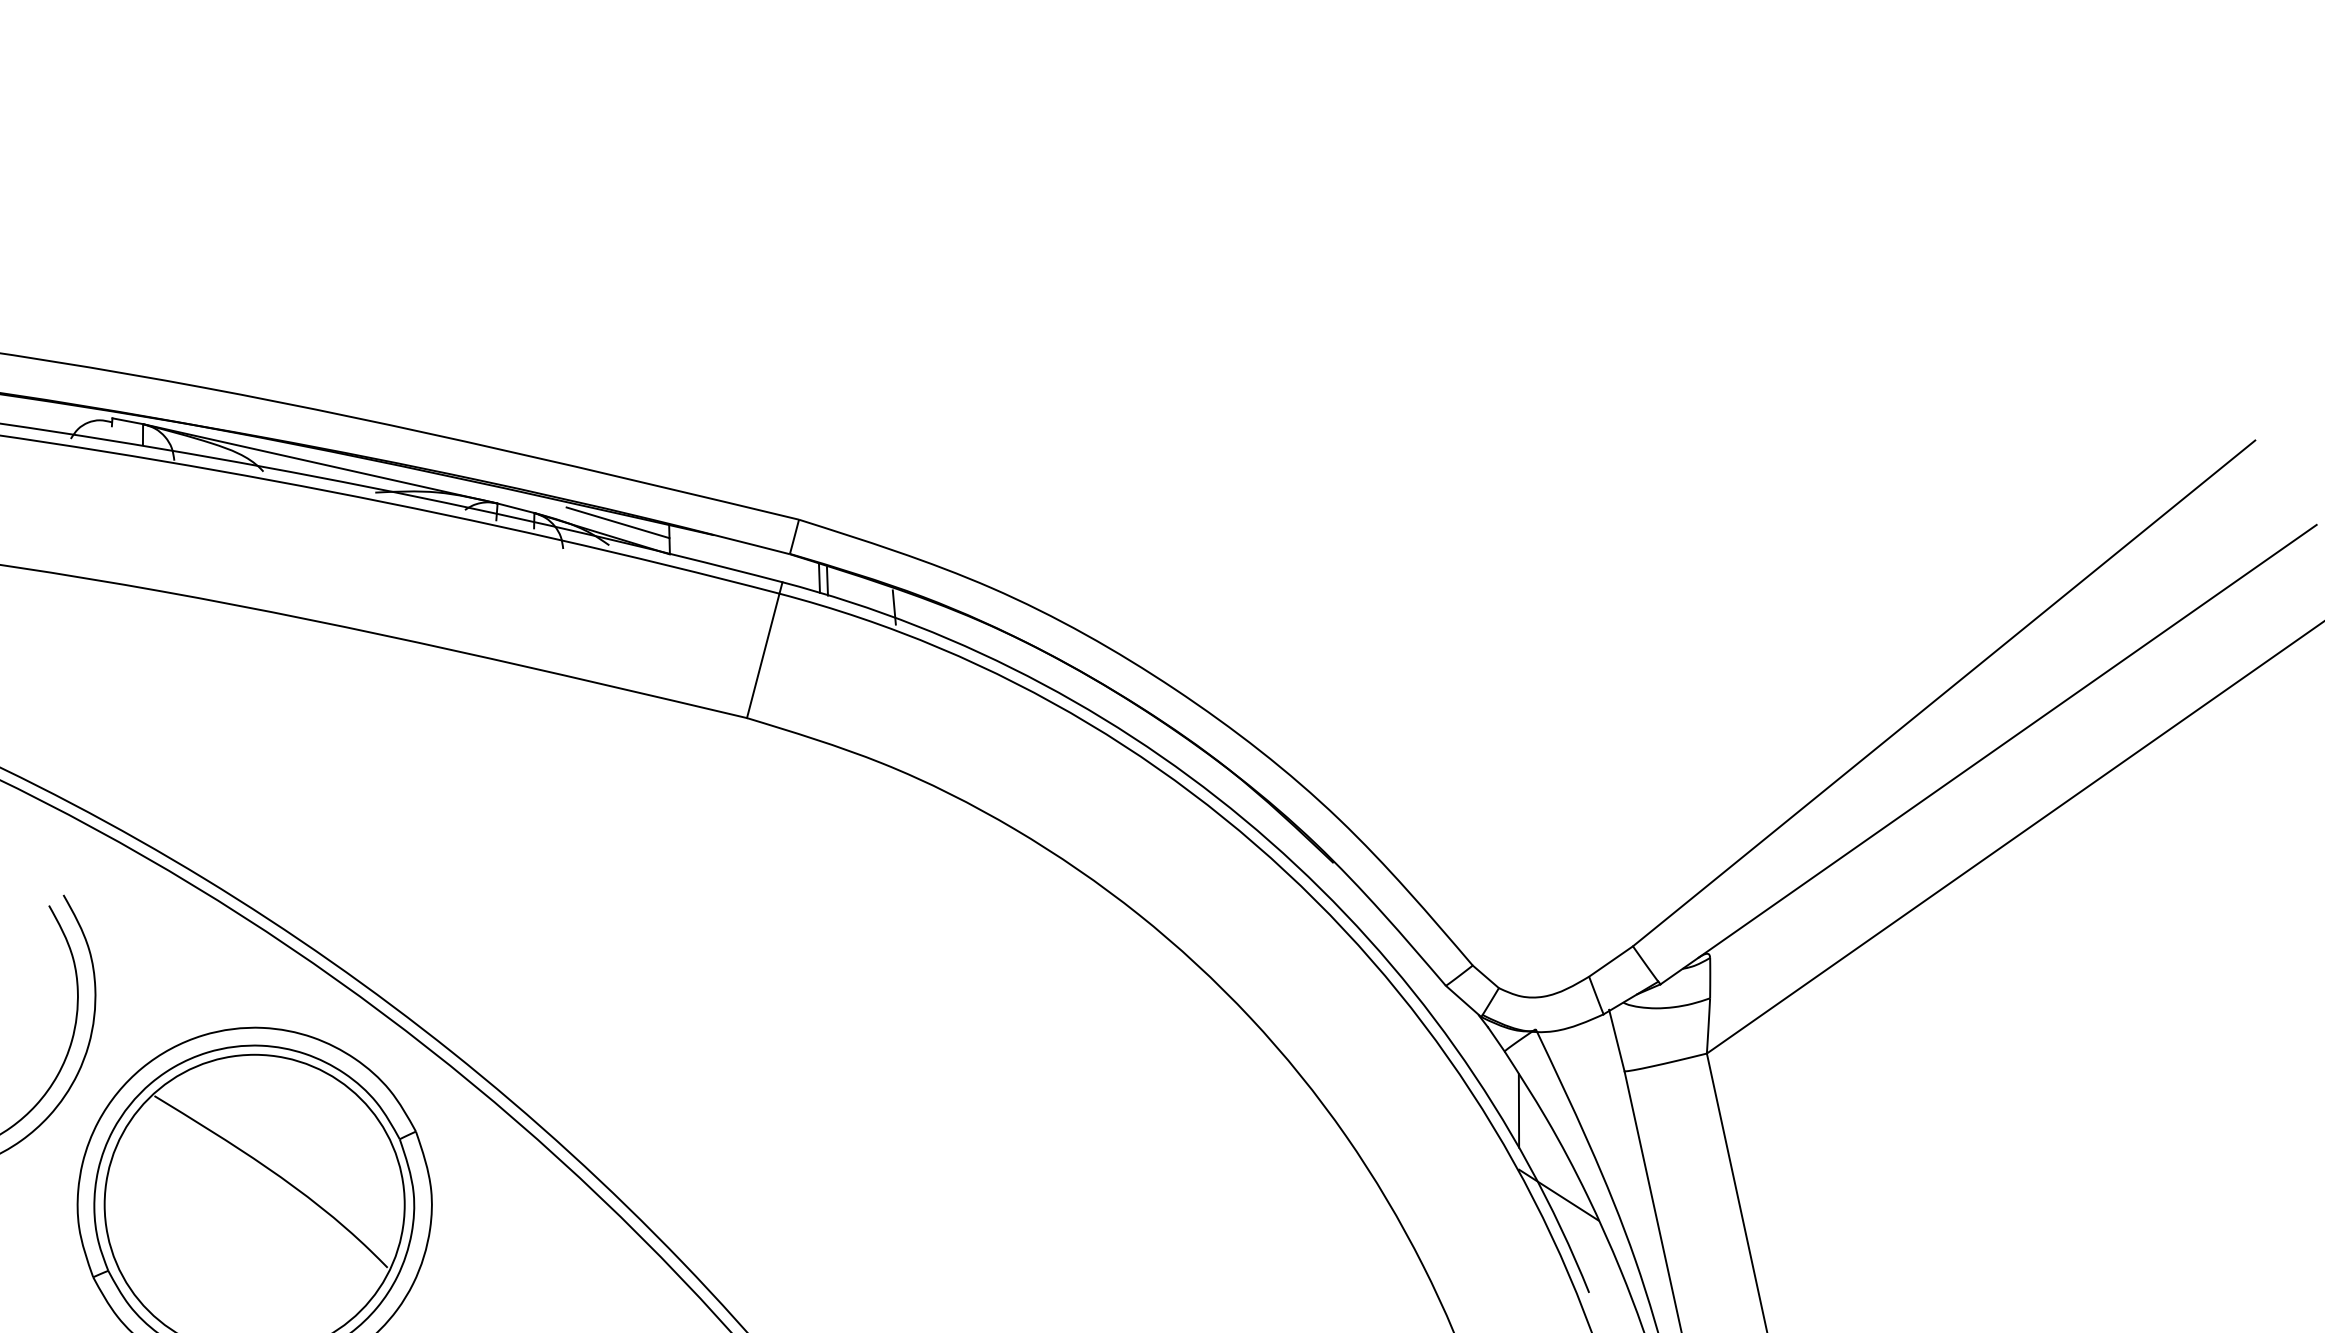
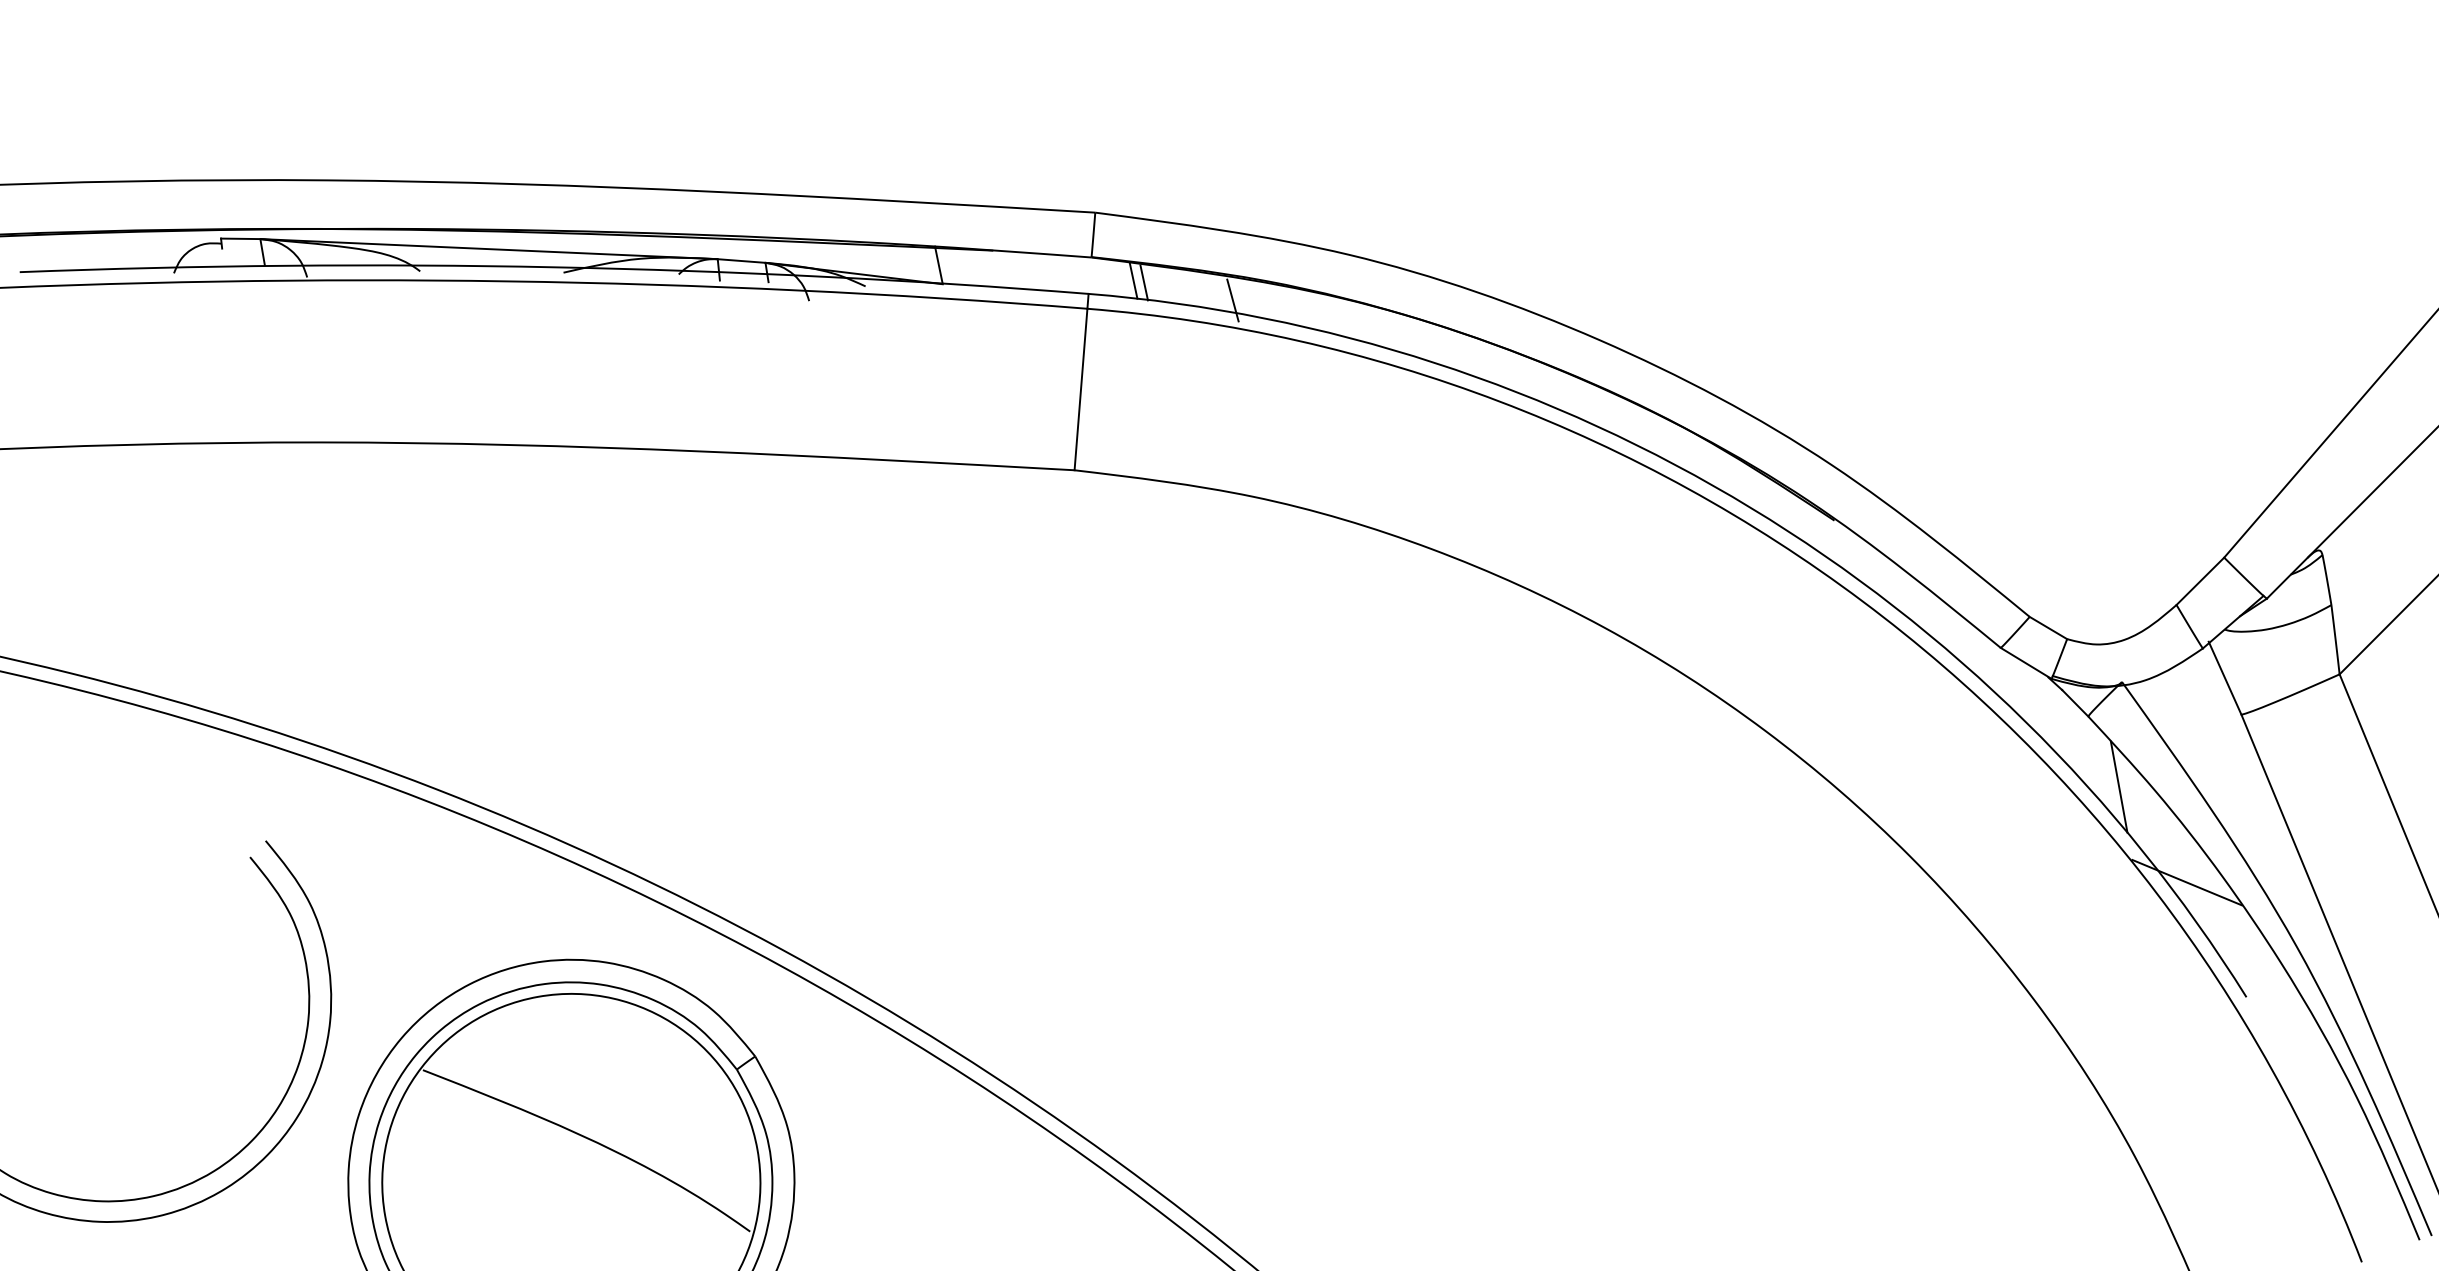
line: (617, 522) -> (870, 256), removed

